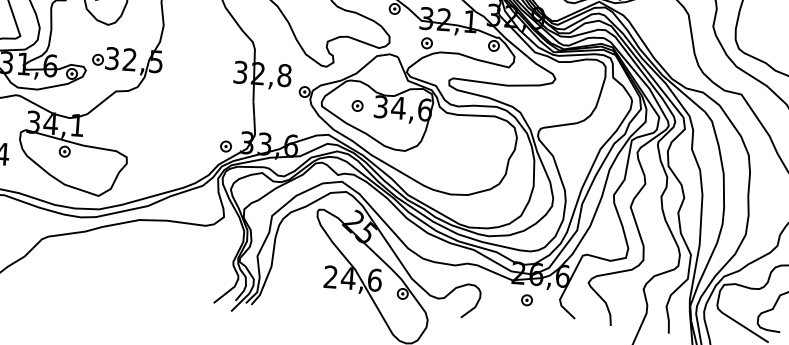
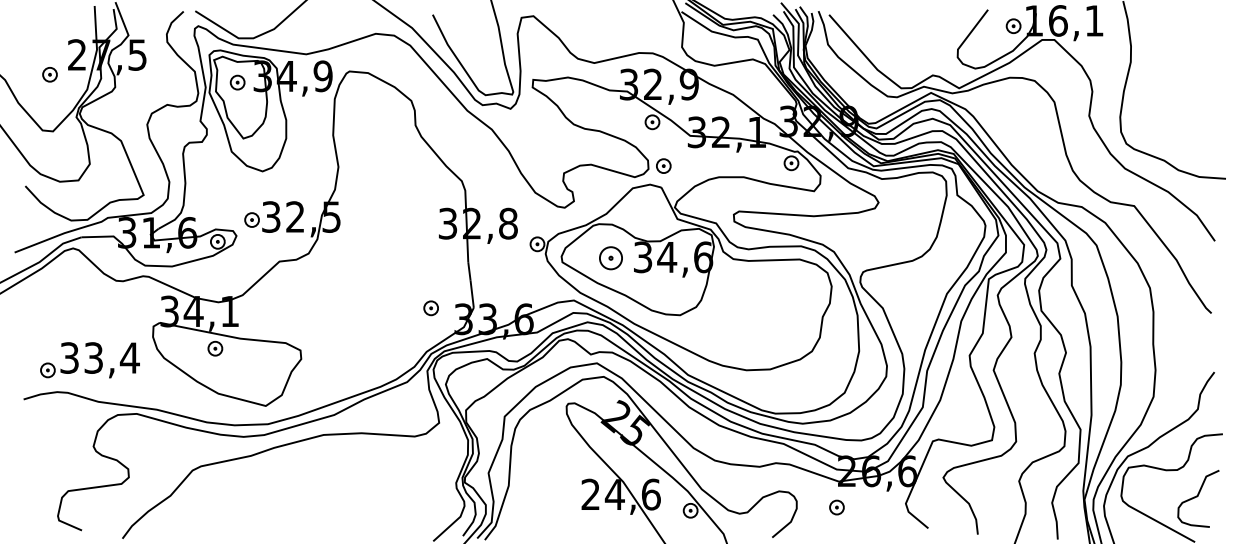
part: (426, 42) -> (663, 165), moved
part: (357, 106) -> (610, 258), size x1.6
part: (225, 146) -> (430, 308), moved
part: (526, 300) -> (836, 507), moved

